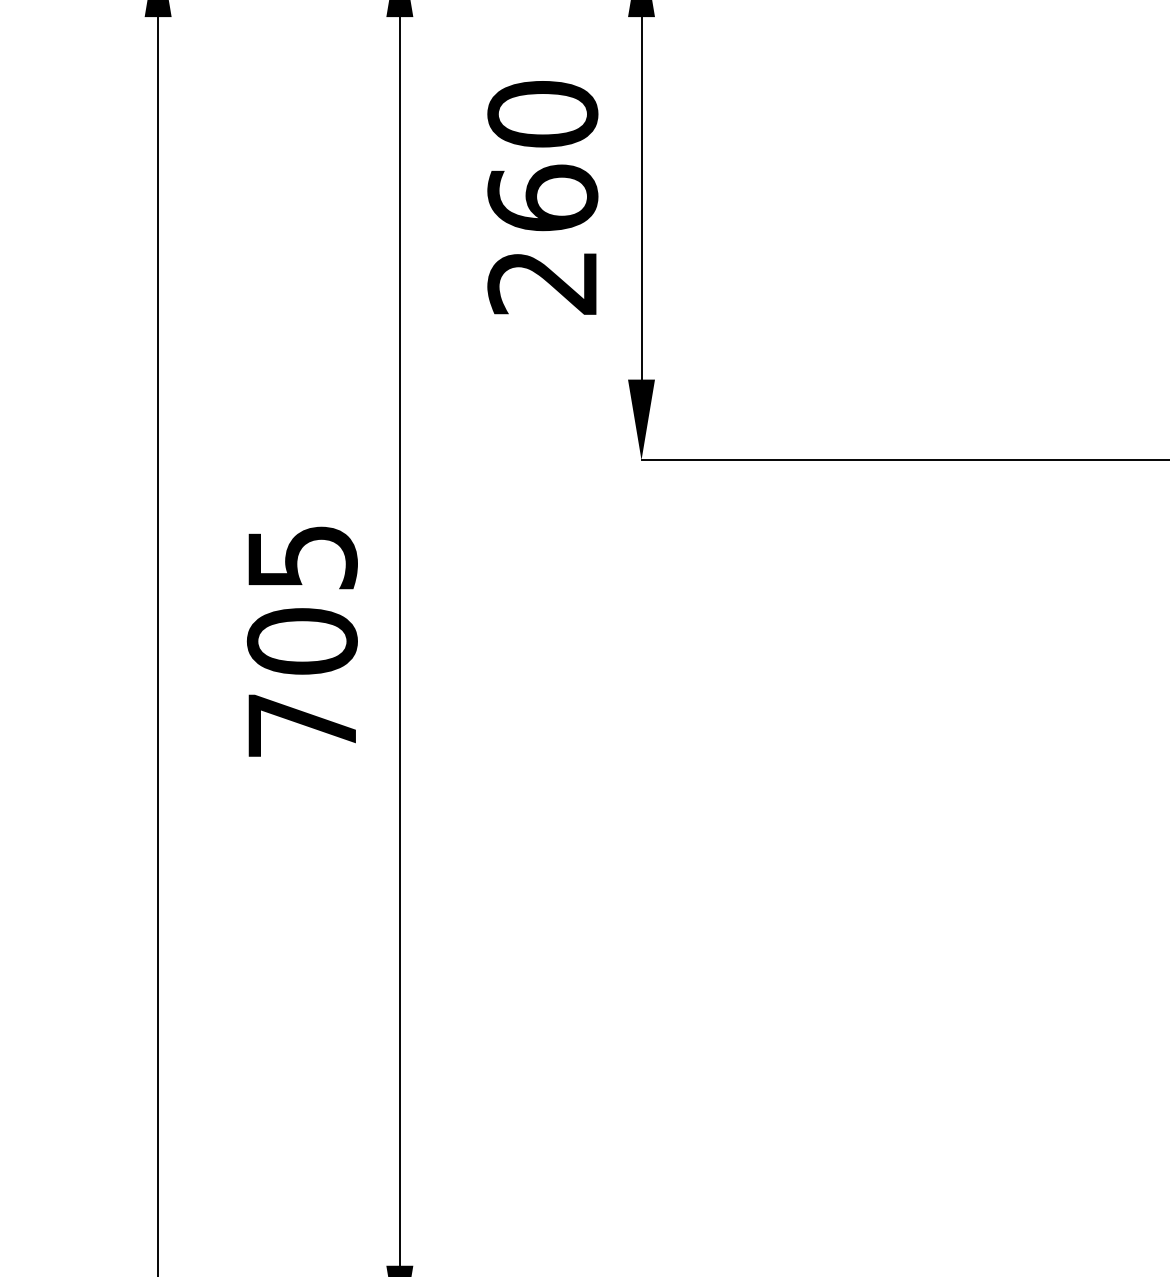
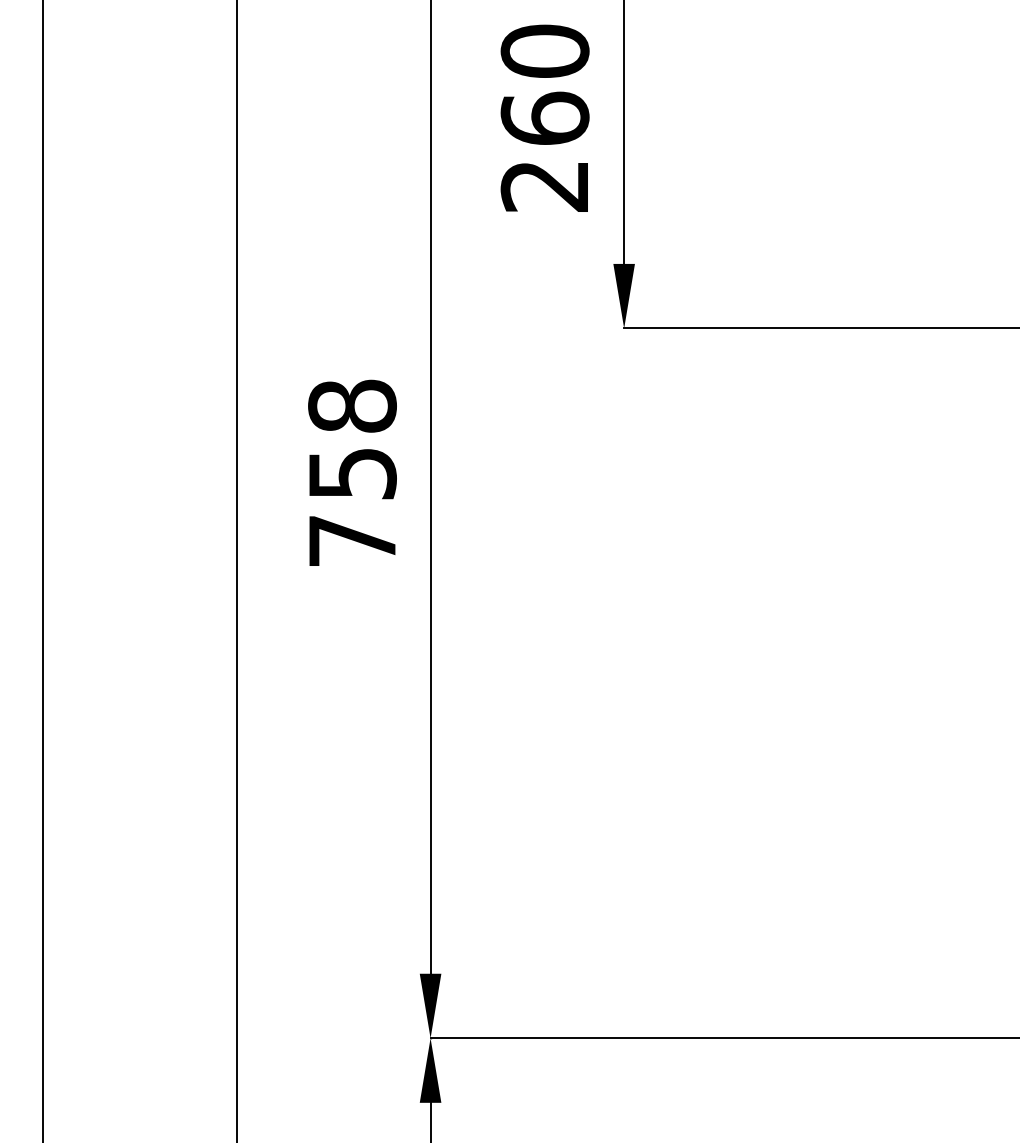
text: (302, 598) -> (352, 439), 705 -> 758

